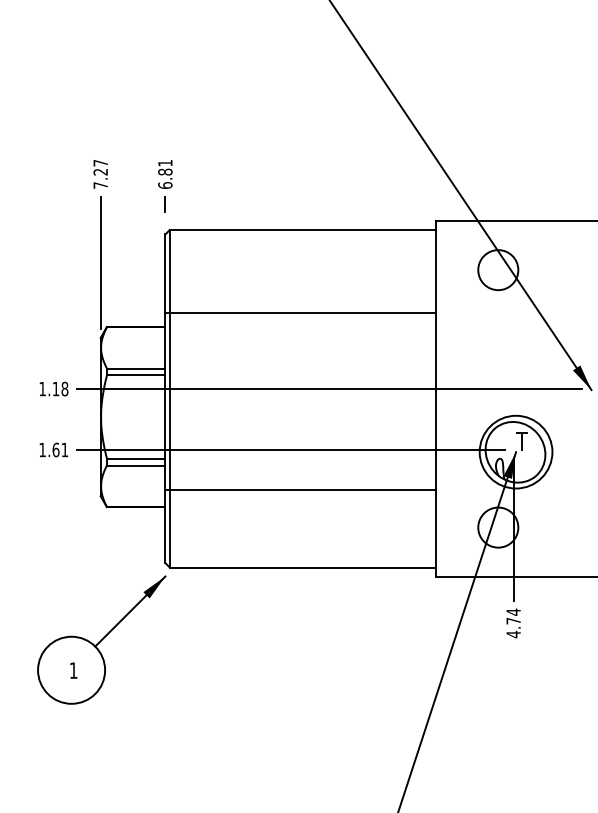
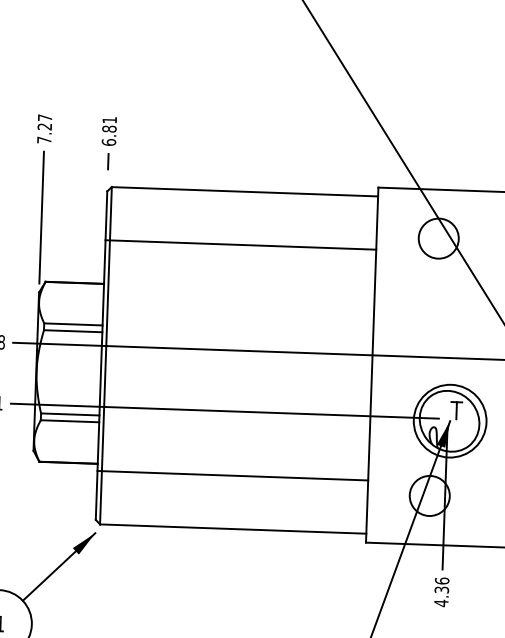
line: (300, 313) -> (240, 245), moved
line: (300, 490) -> (232, 475), moved
text: (513, 616) -> (441, 585), 4.74 -> 4.36

